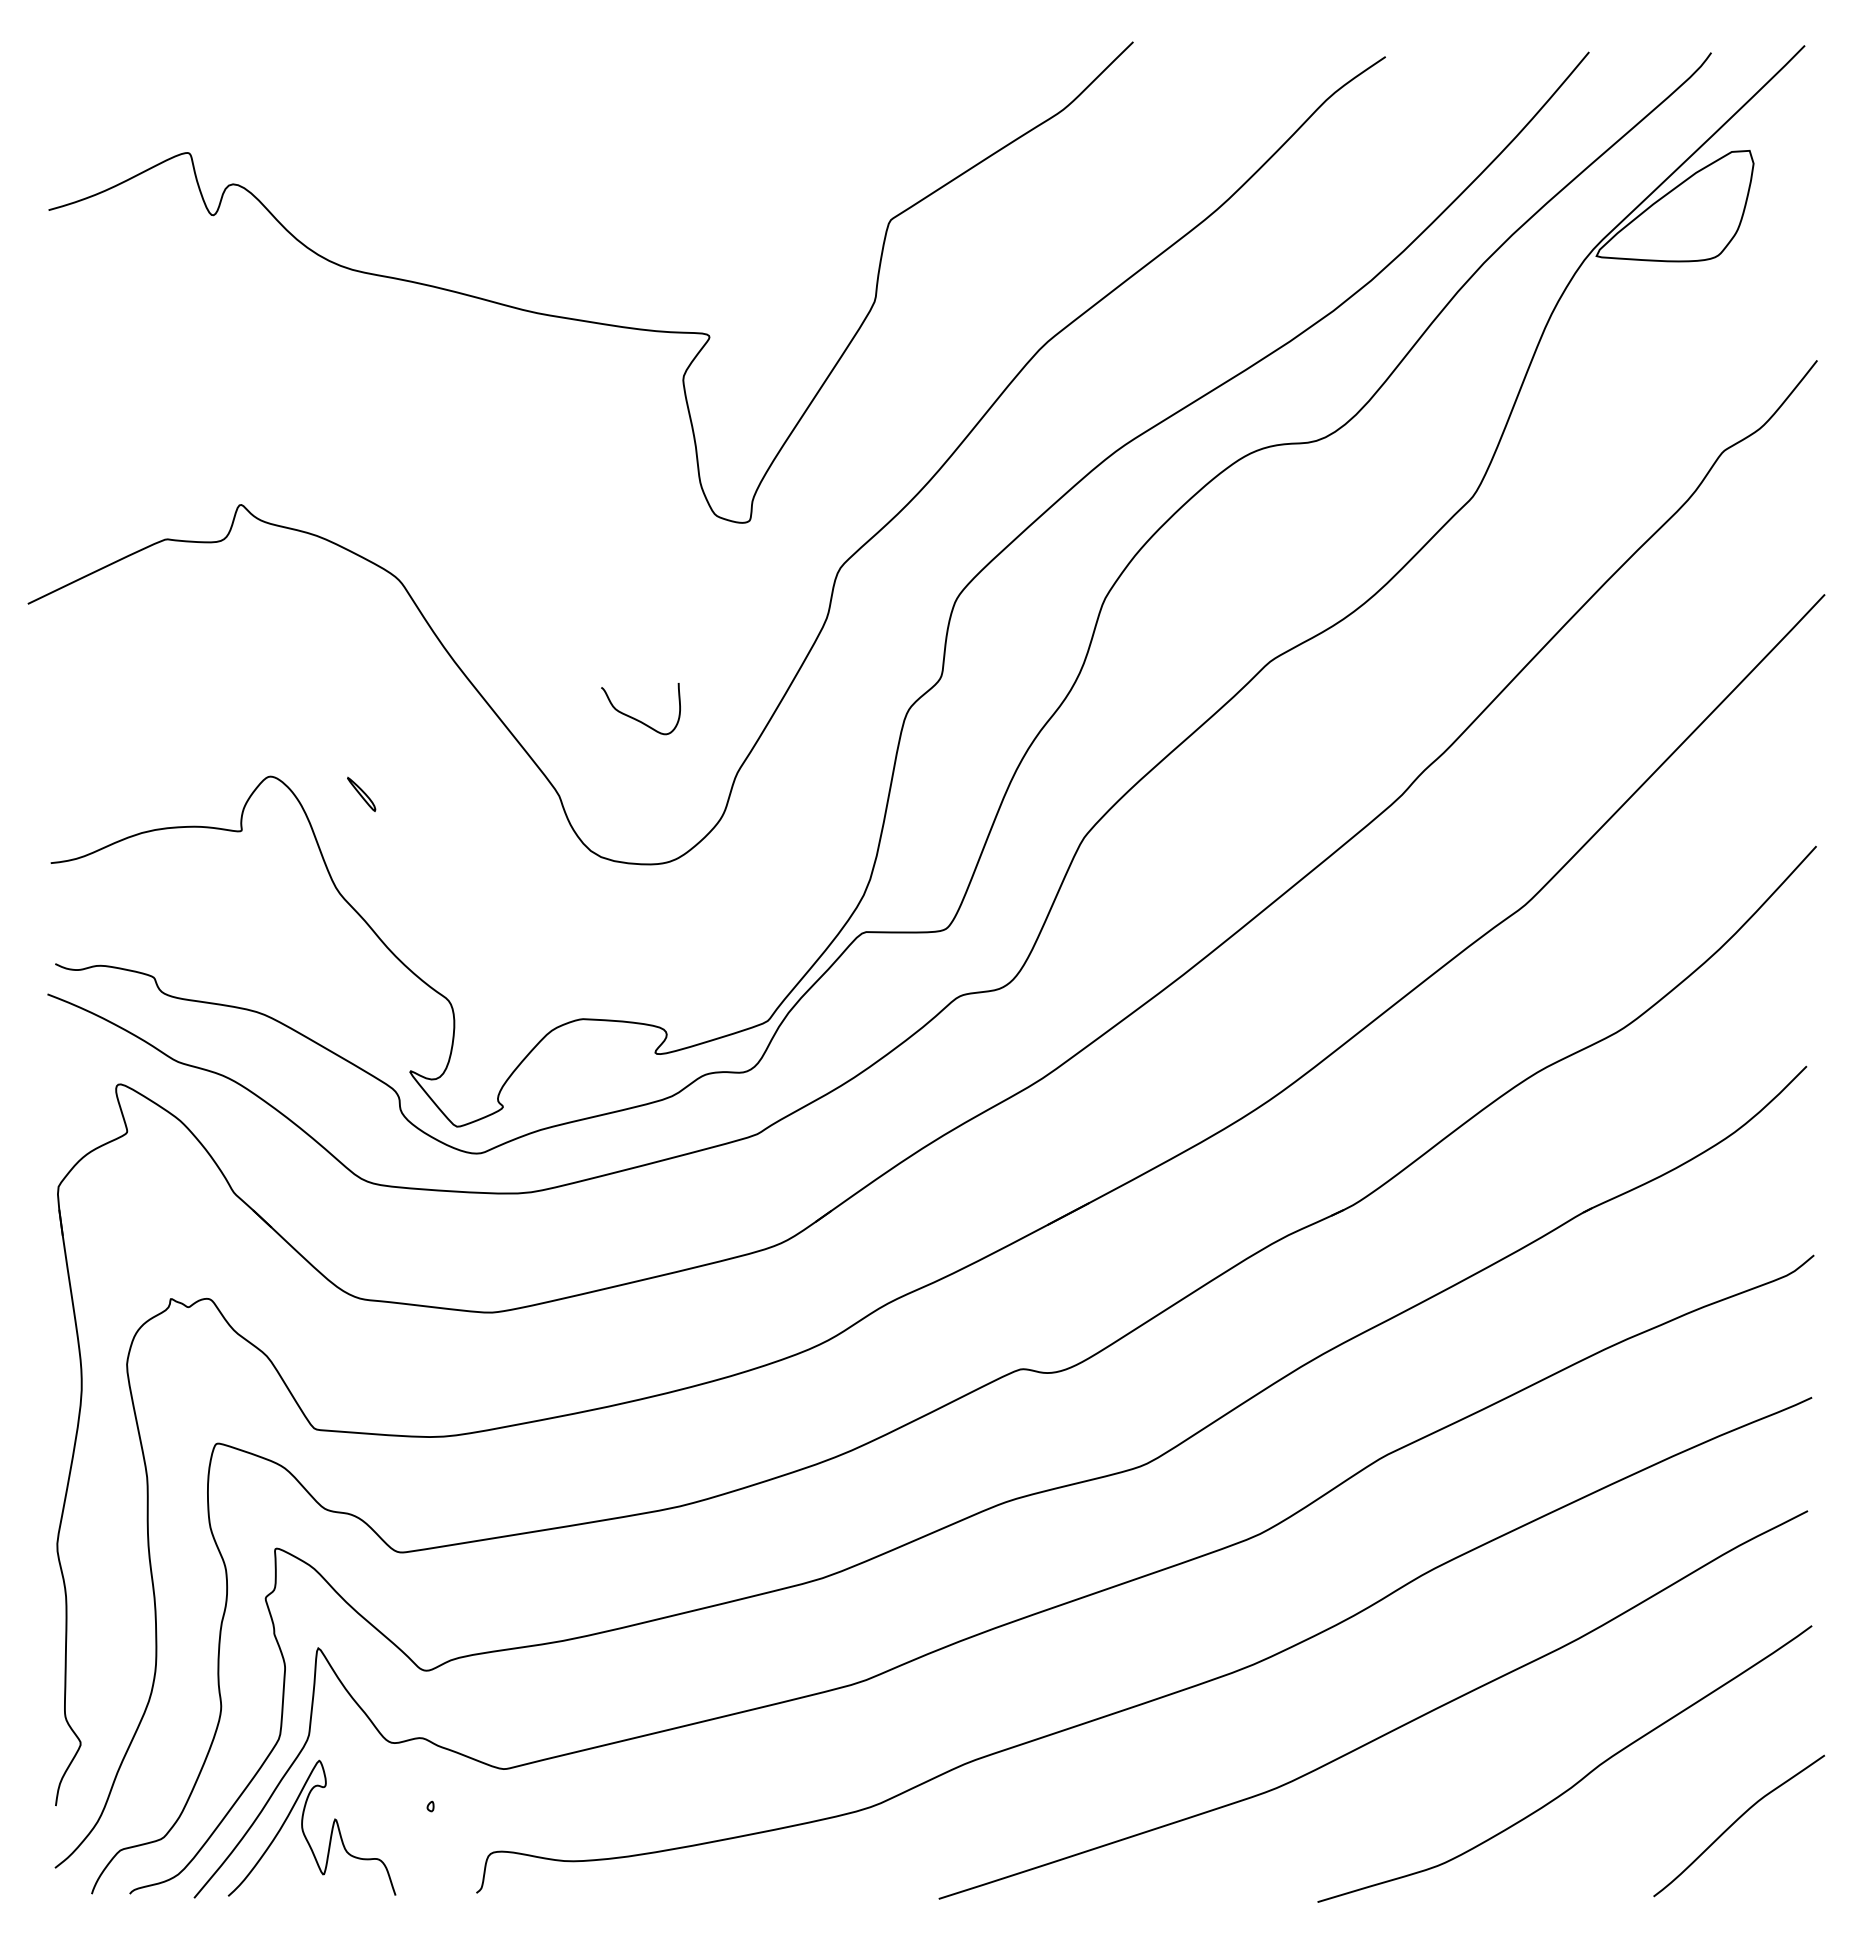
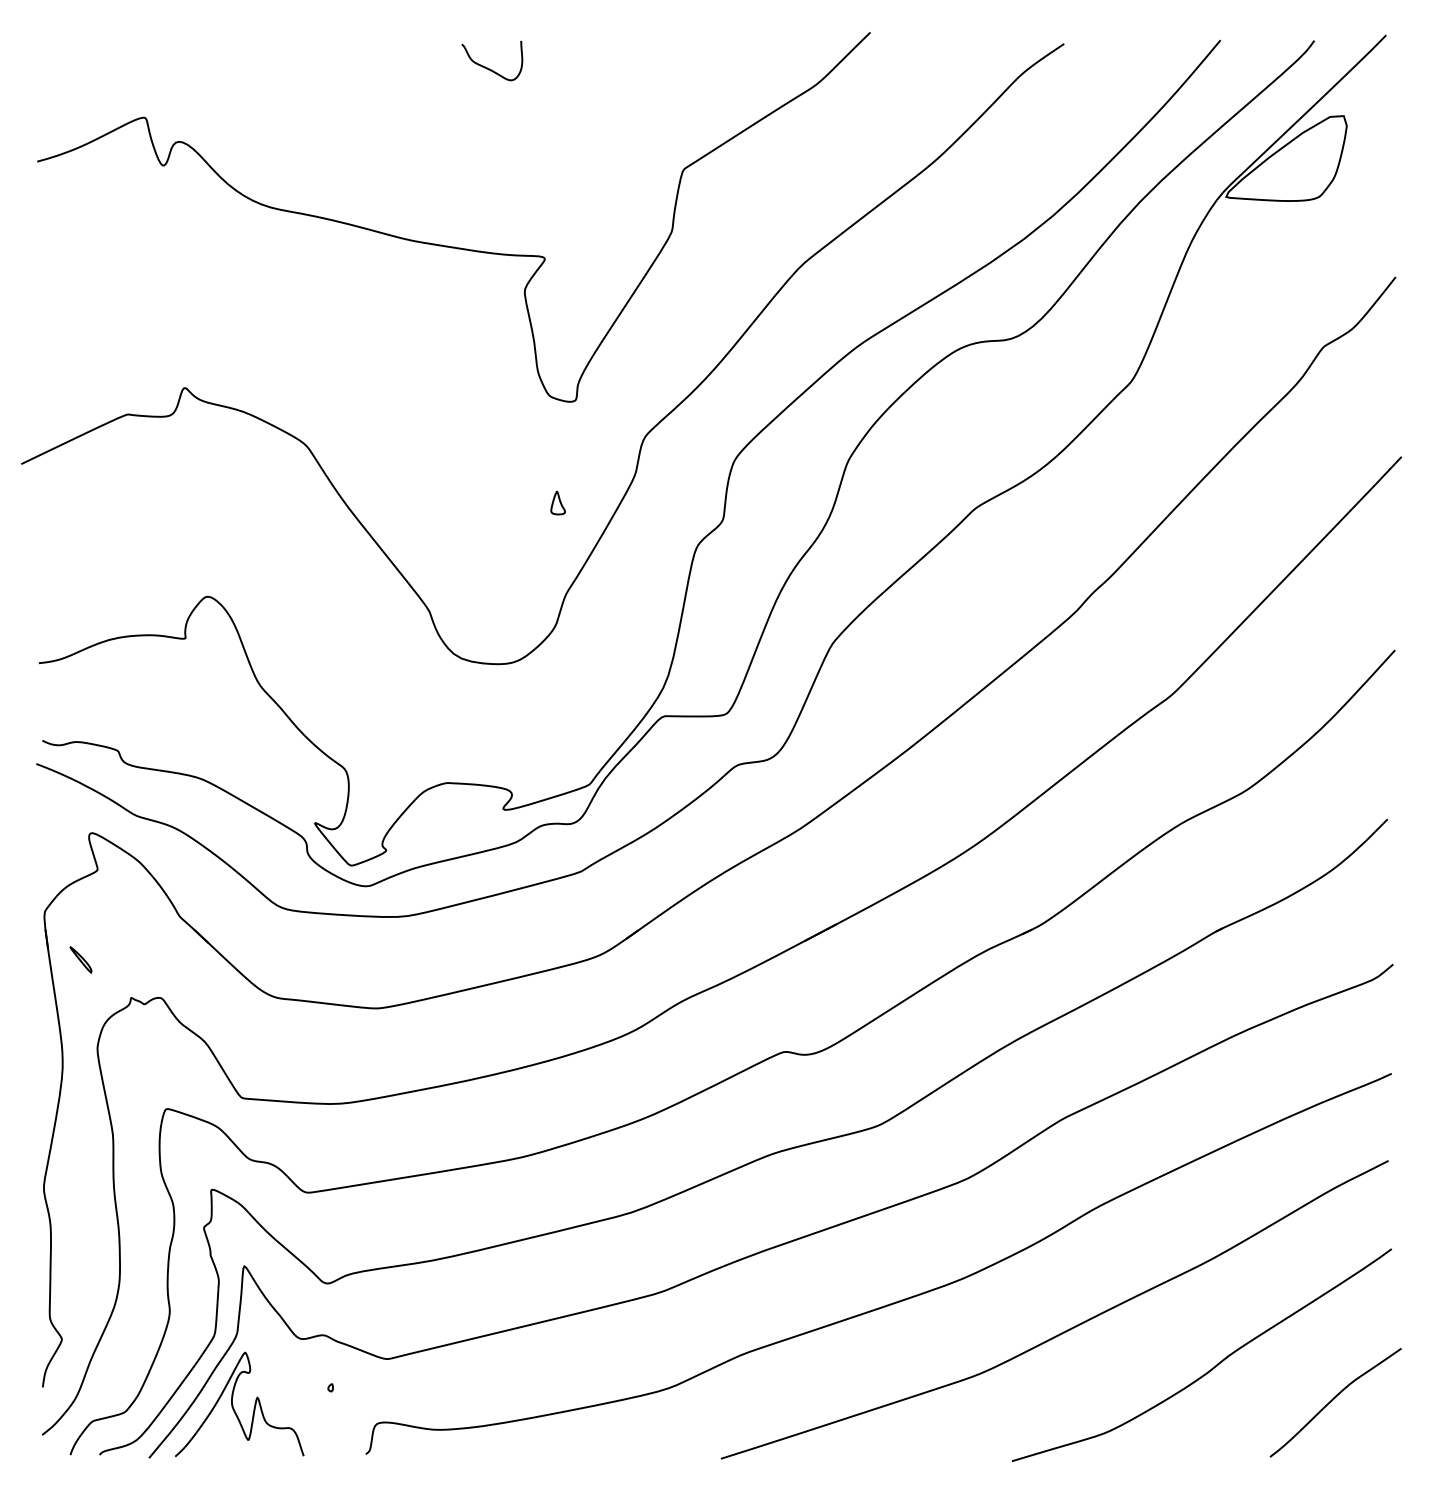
part: (726, 654) -> (557, 502), added
curve: (636, 718) -> (488, 68), moved
part: (361, 793) -> (80, 959), moved

